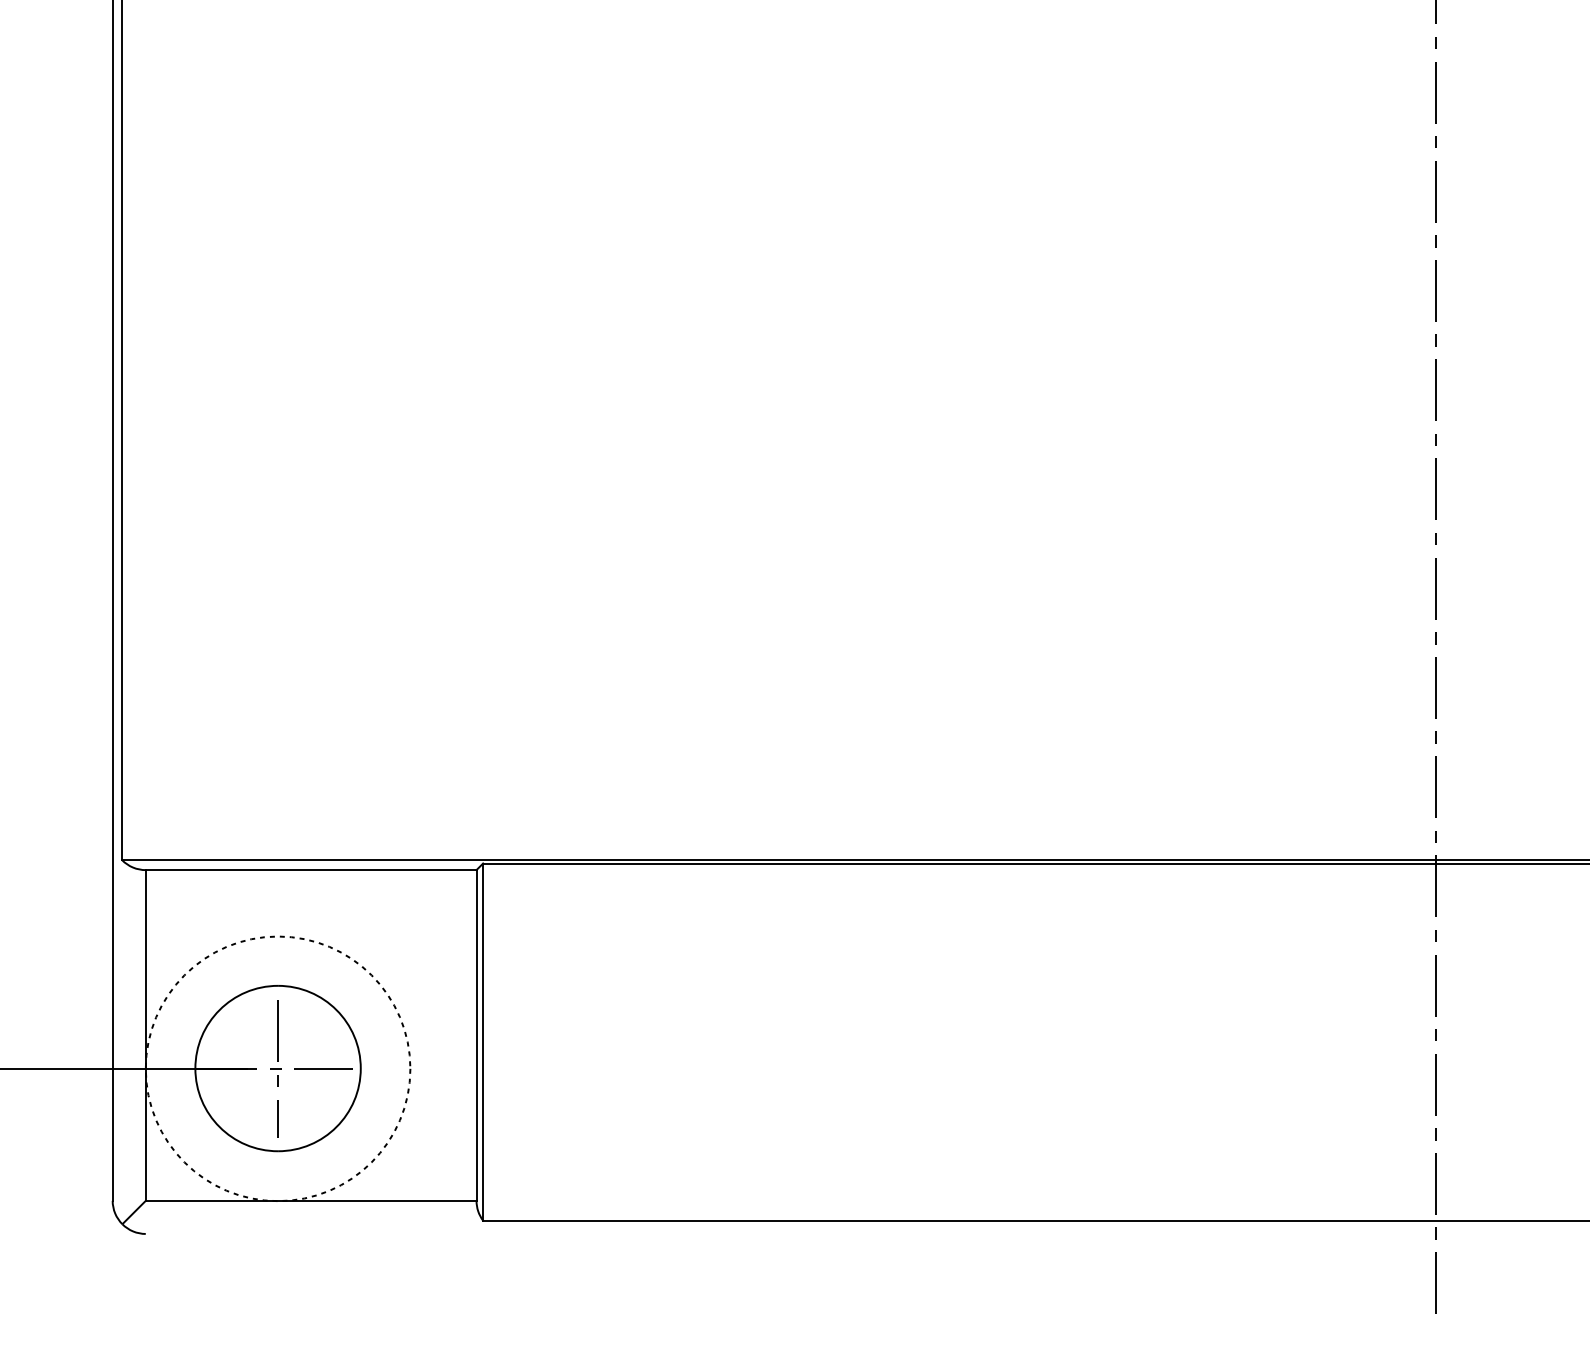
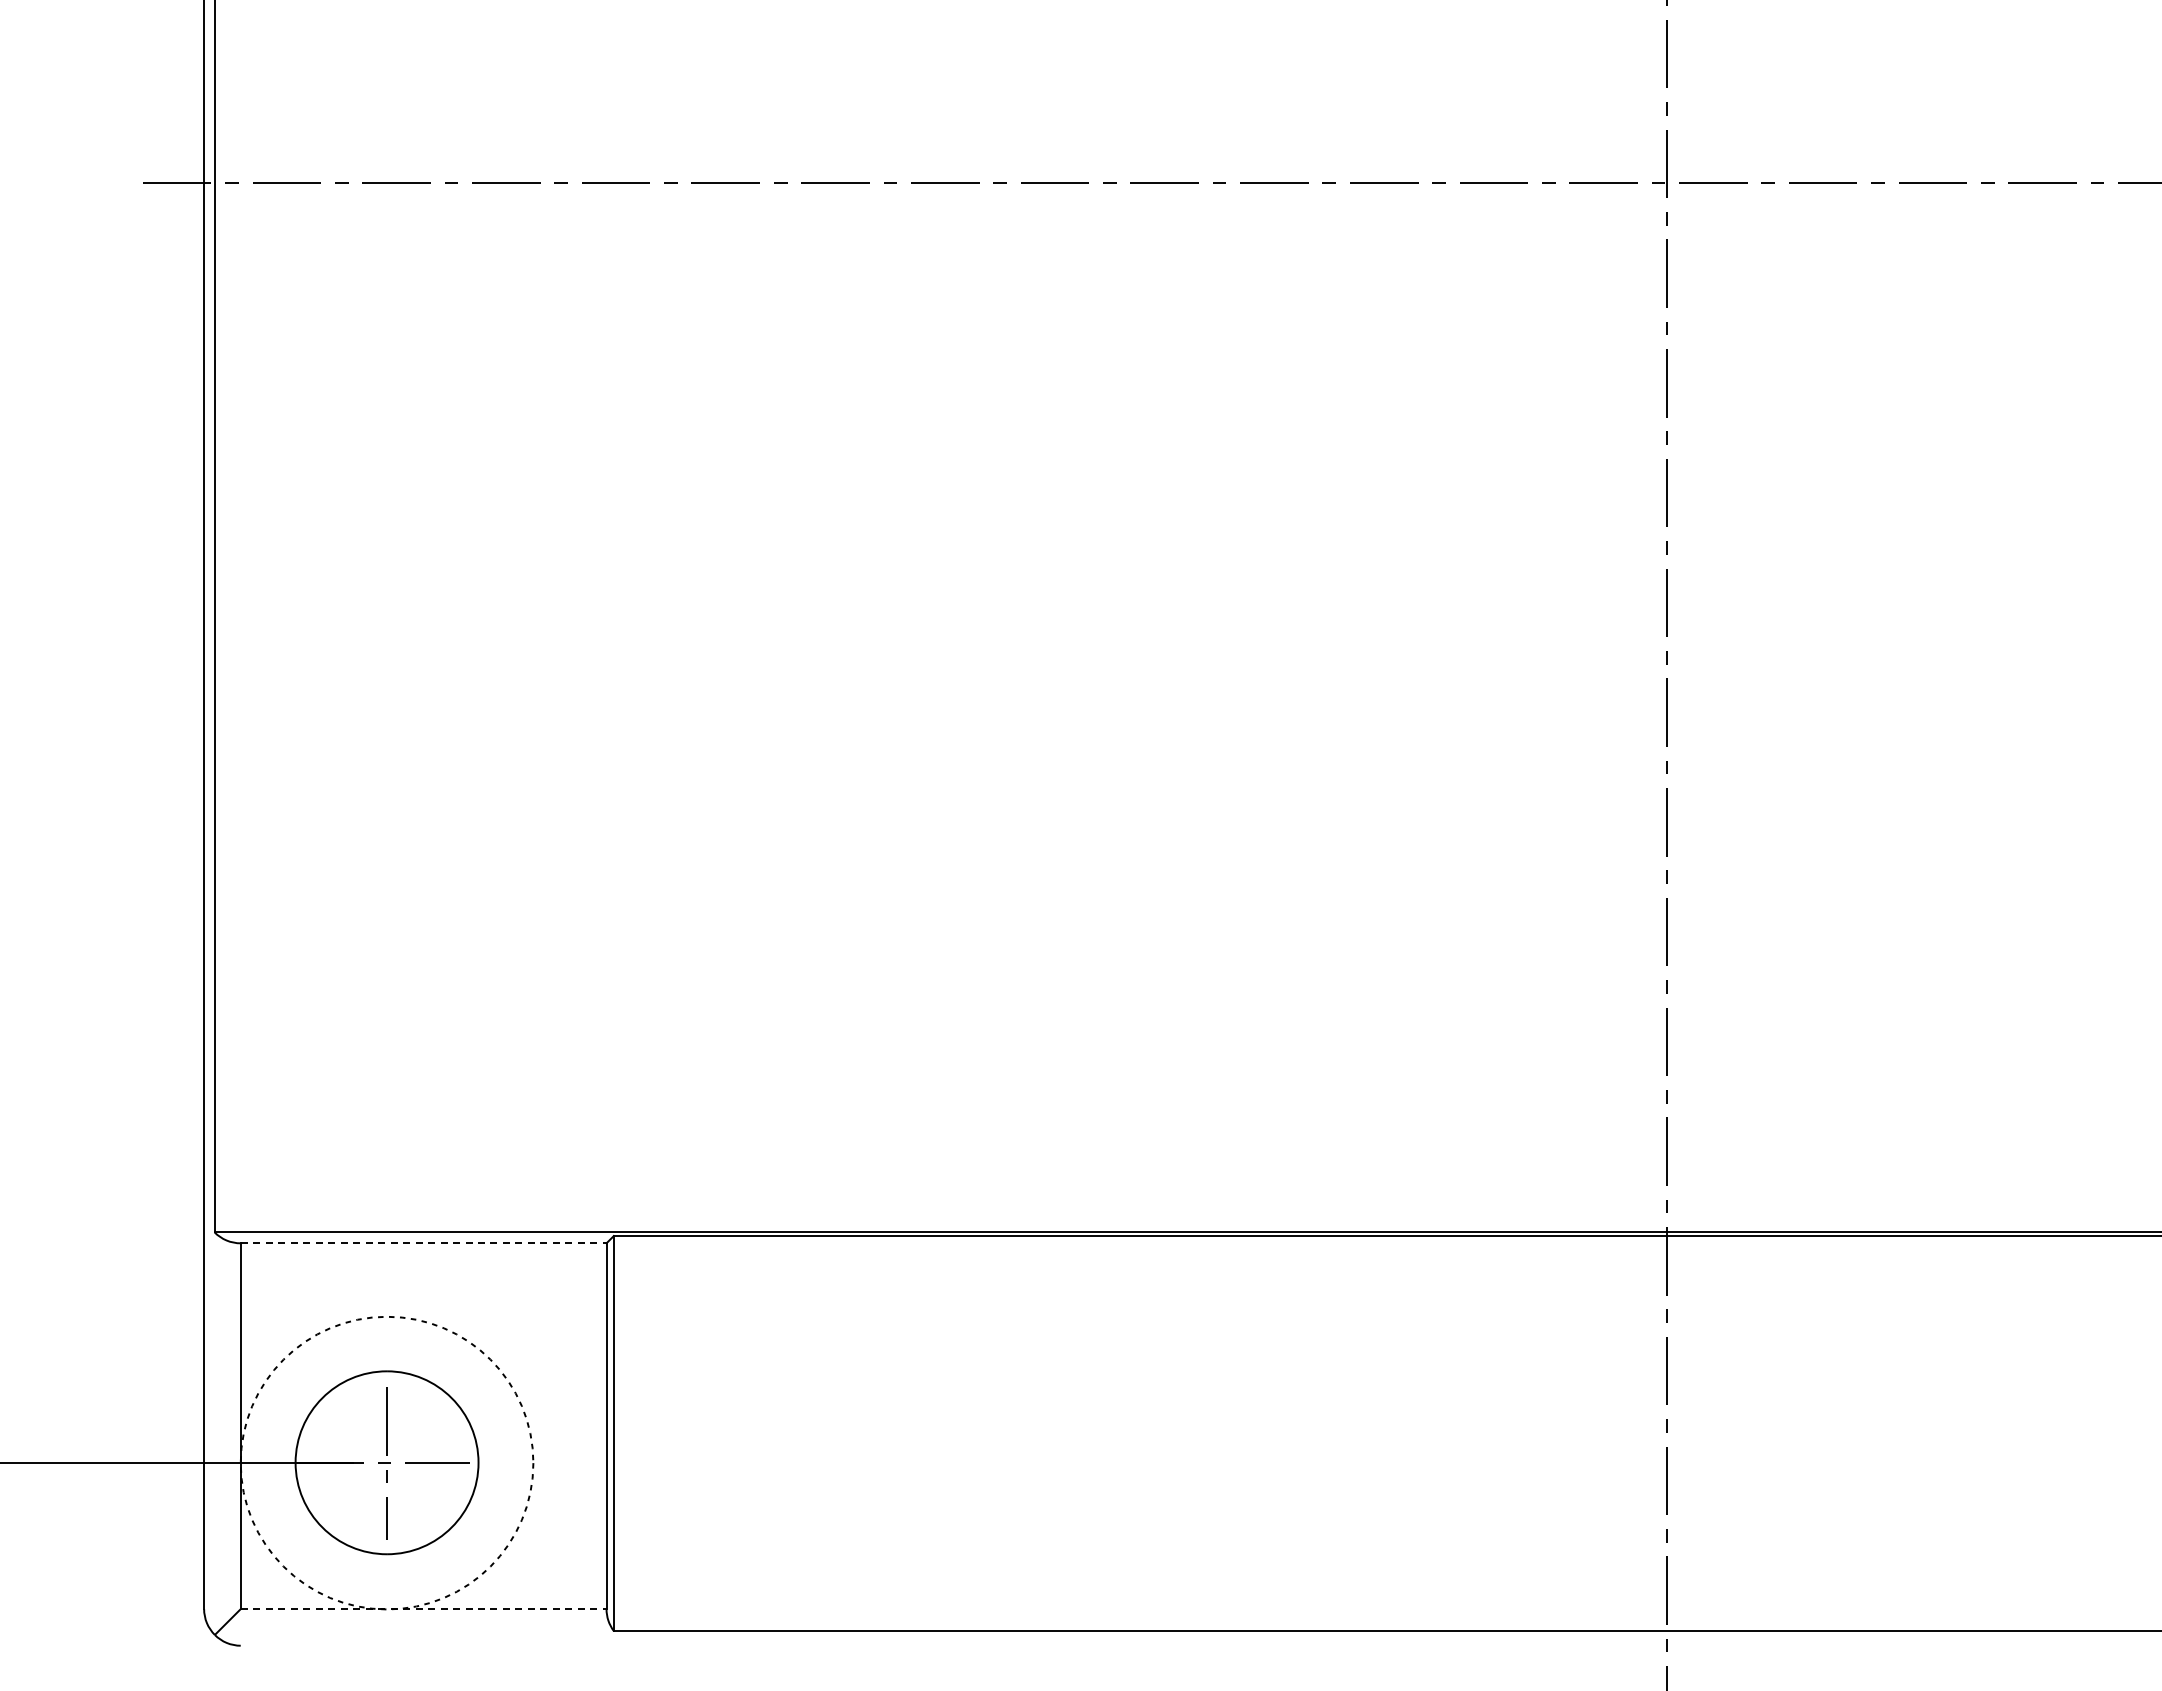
line: (311, 870) -> (423, 1243), solid -> dashed
line: (311, 1201) -> (423, 1609), solid -> dashed

